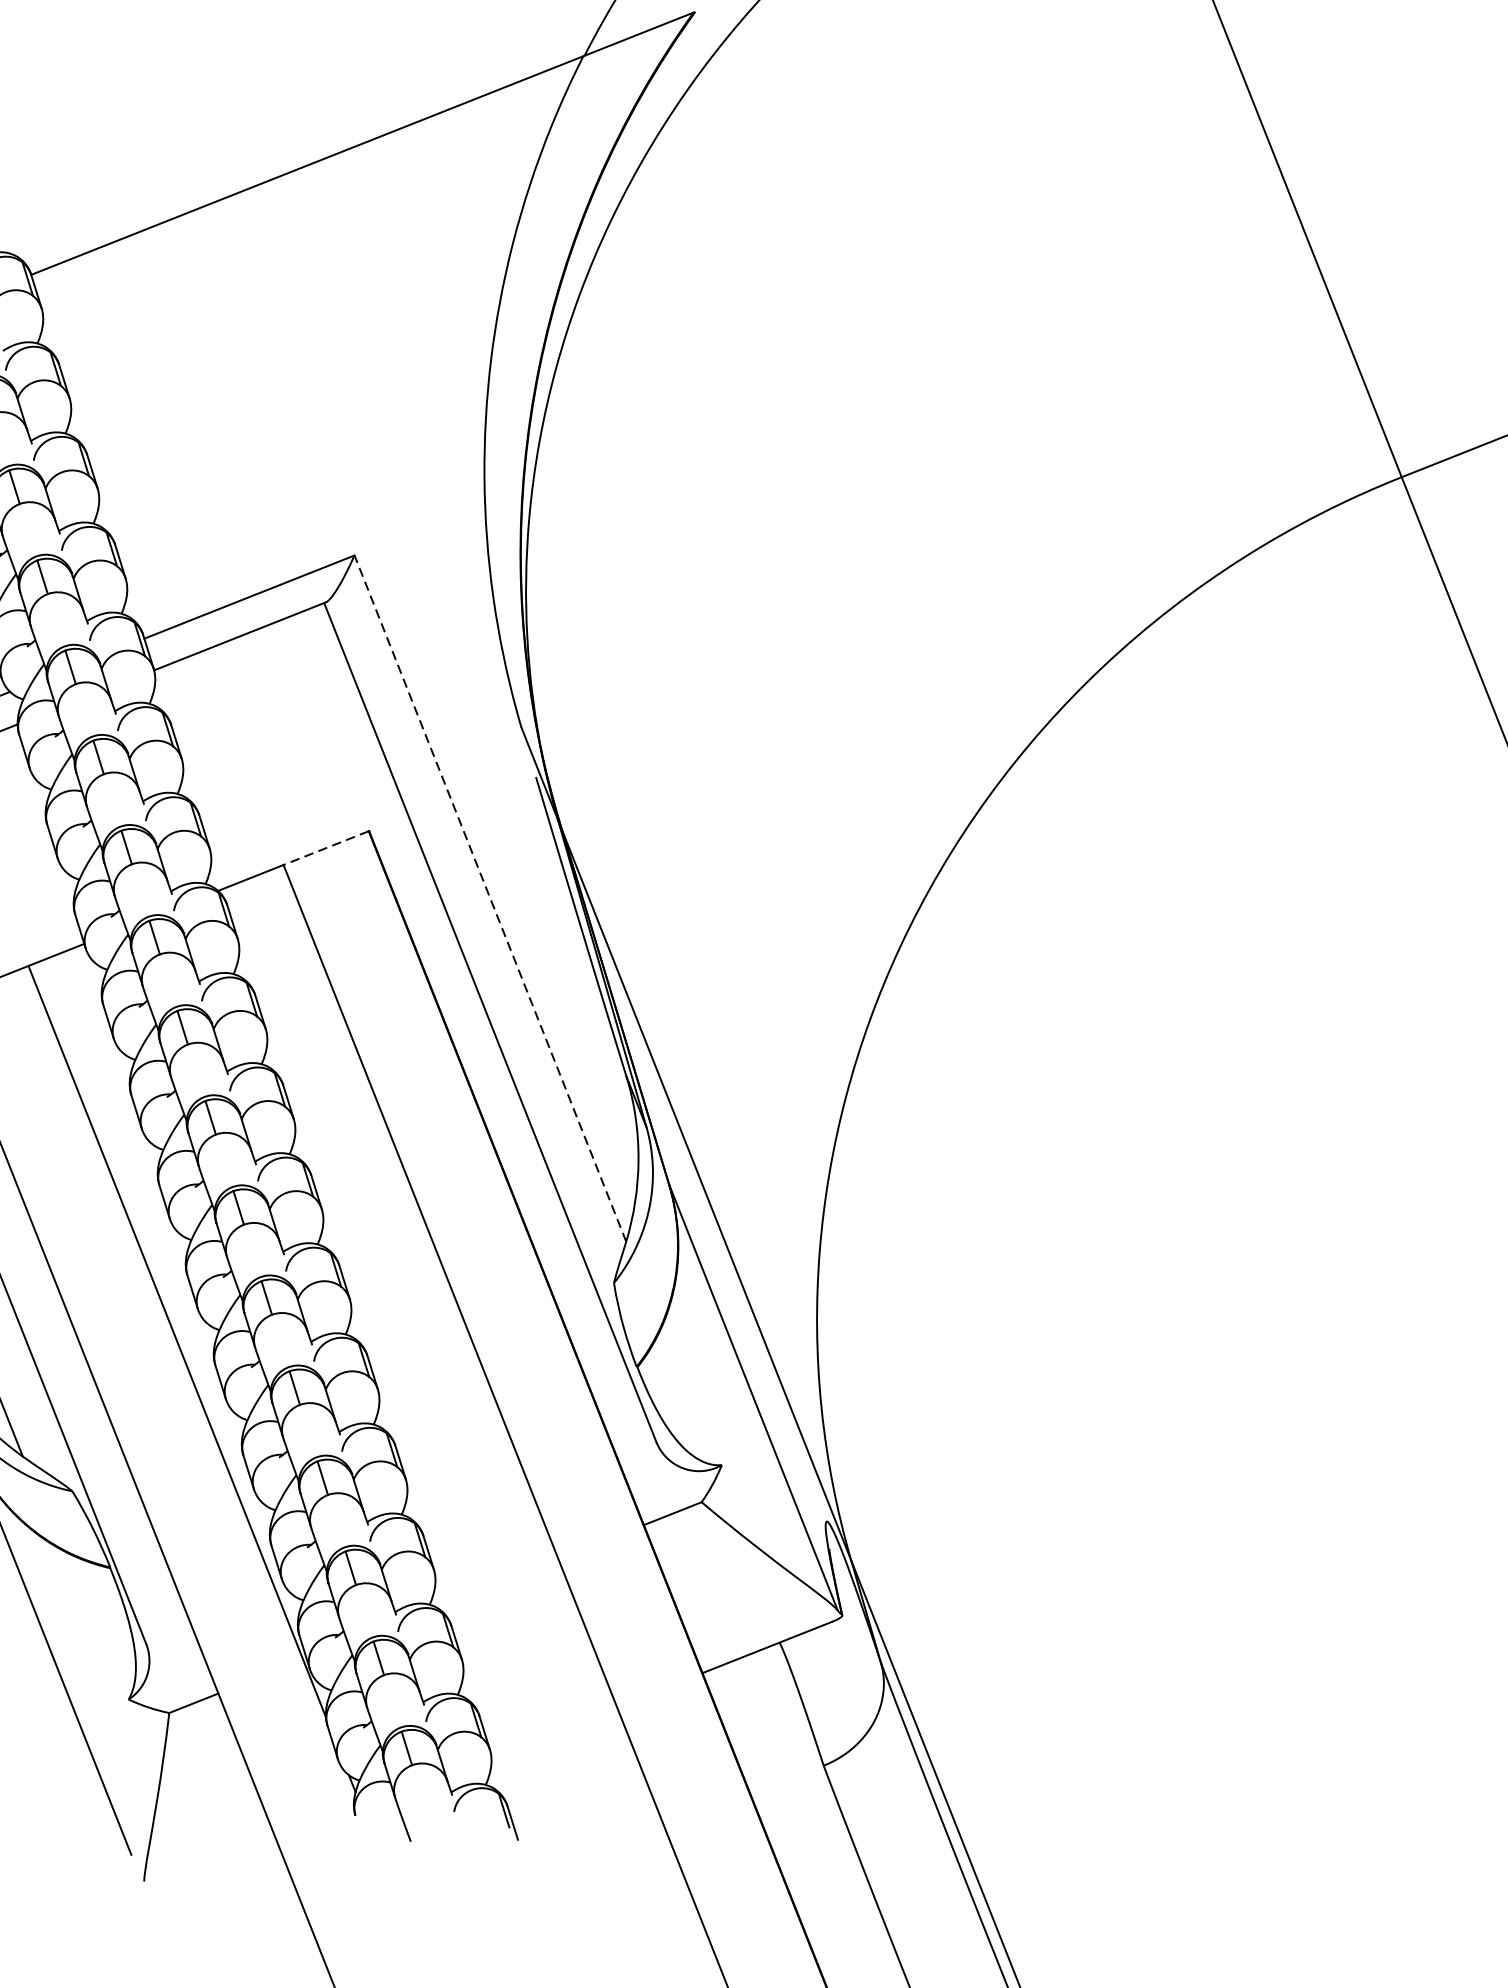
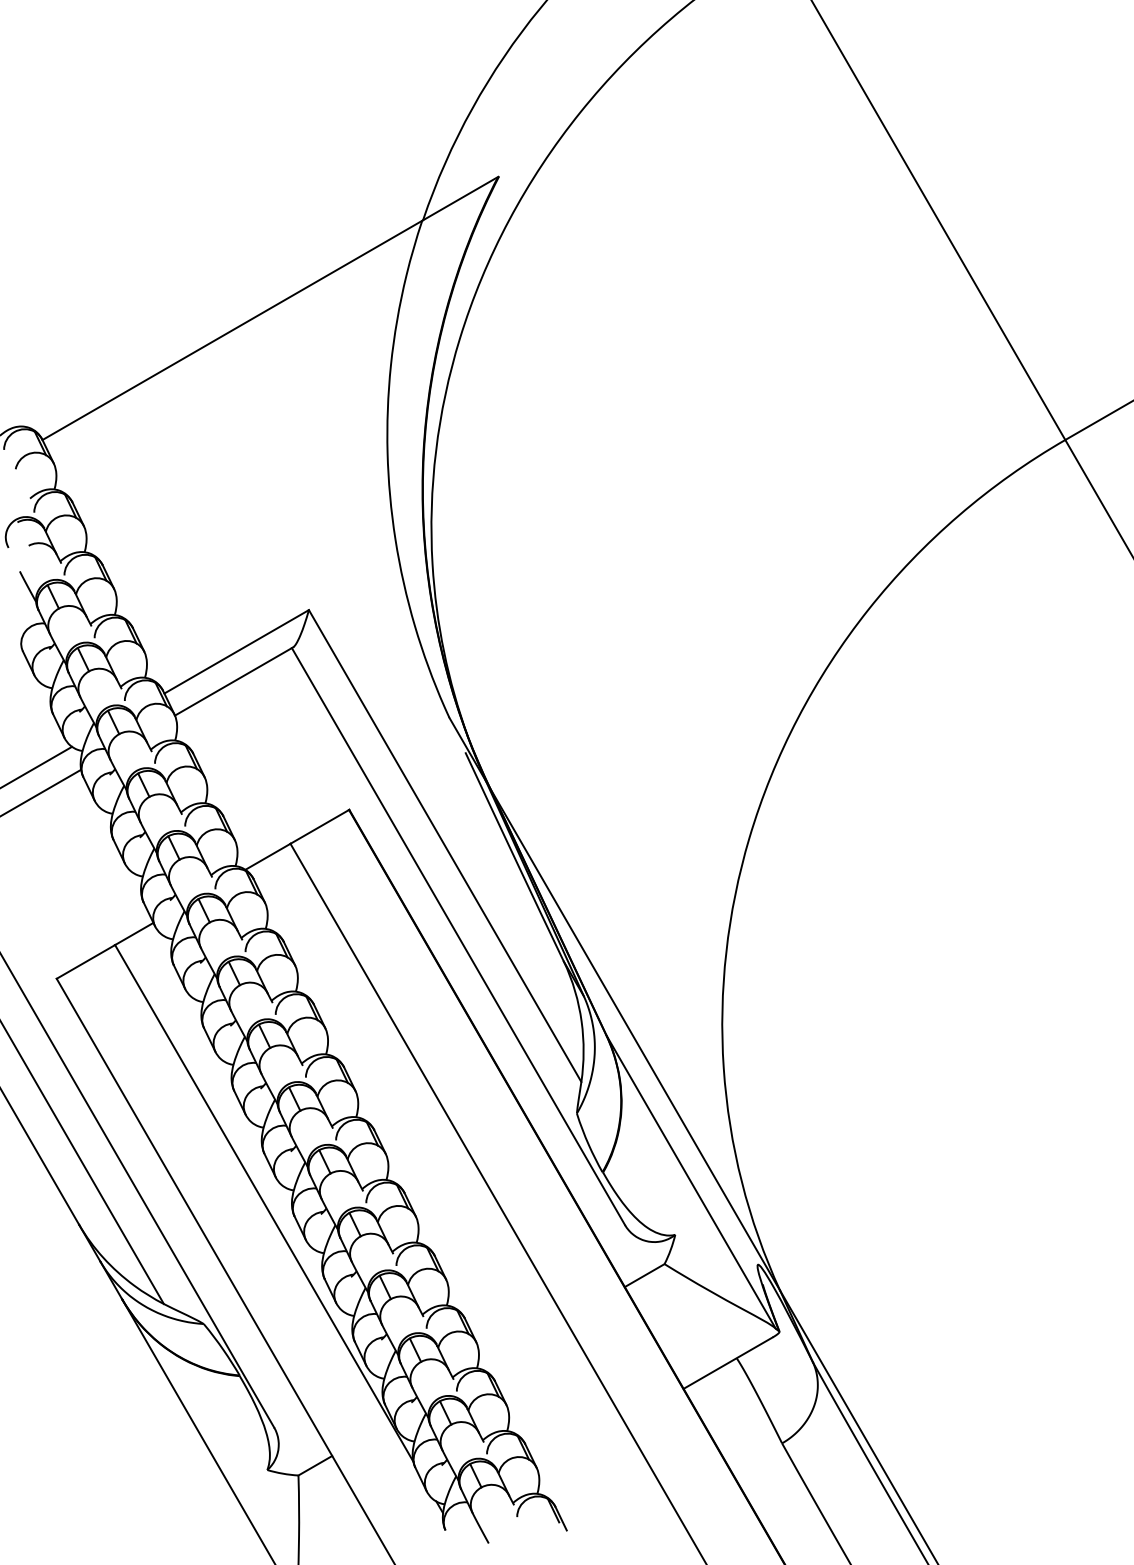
line: (325, 847) -> (319, 826), dashed -> solid
line: (489, 897) -> (444, 845), dashed -> solid

